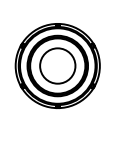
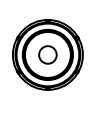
circle: (57, 65) -> (47, 54), size x0.6

